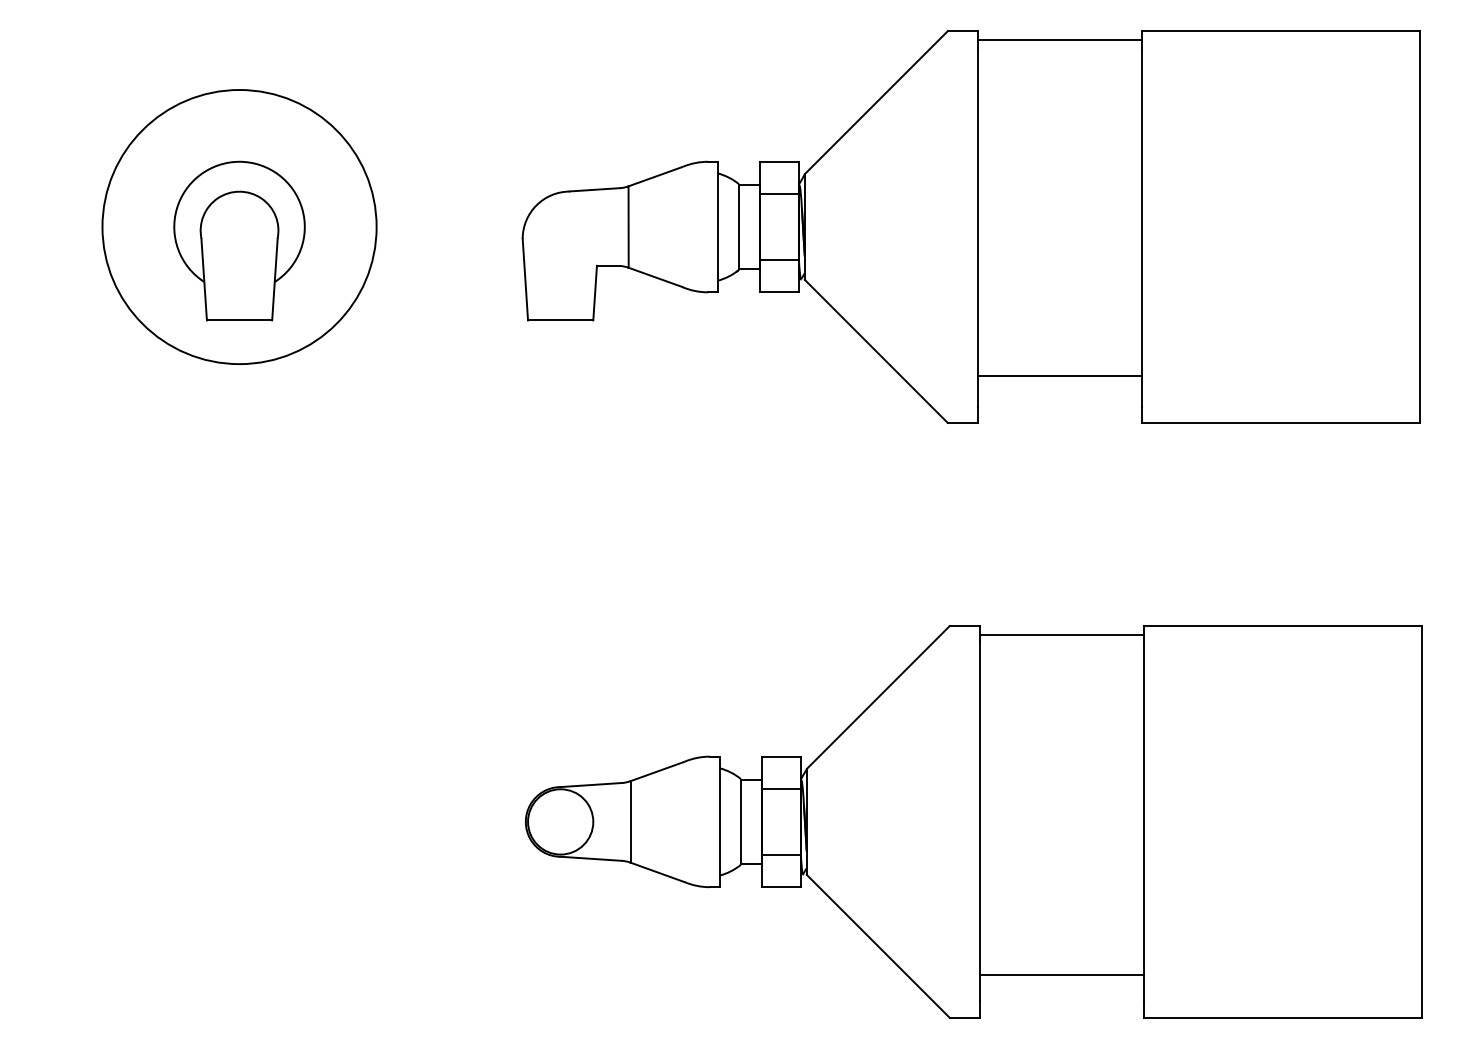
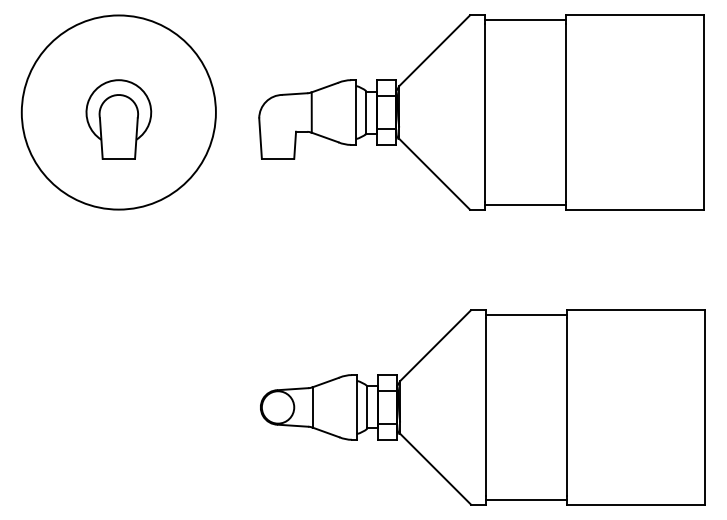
circle: (238, 226) -> (118, 112), size x1.43
line: (1059, 376) -> (525, 205), moved
line: (1061, 975) -> (526, 500), moved

